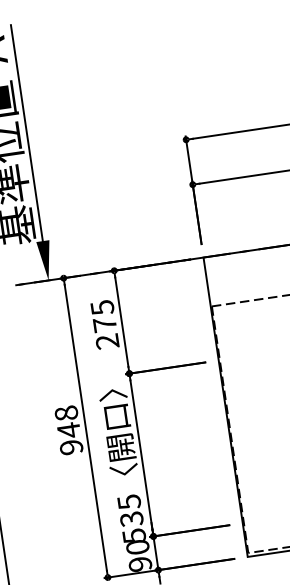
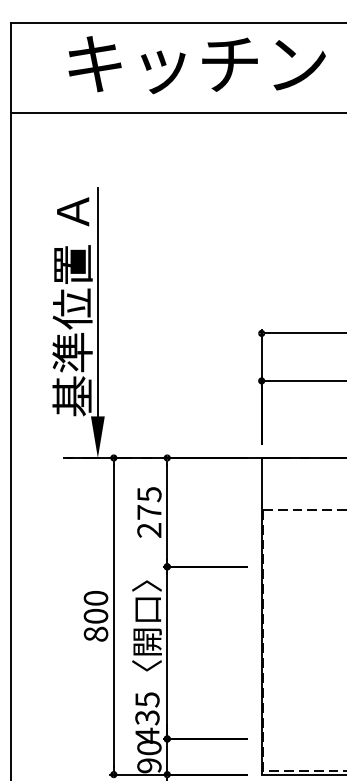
text: (68, 429) -> (95, 615), 948 -> 800
text: (134, 535) -> (147, 735), 535 -> 435

